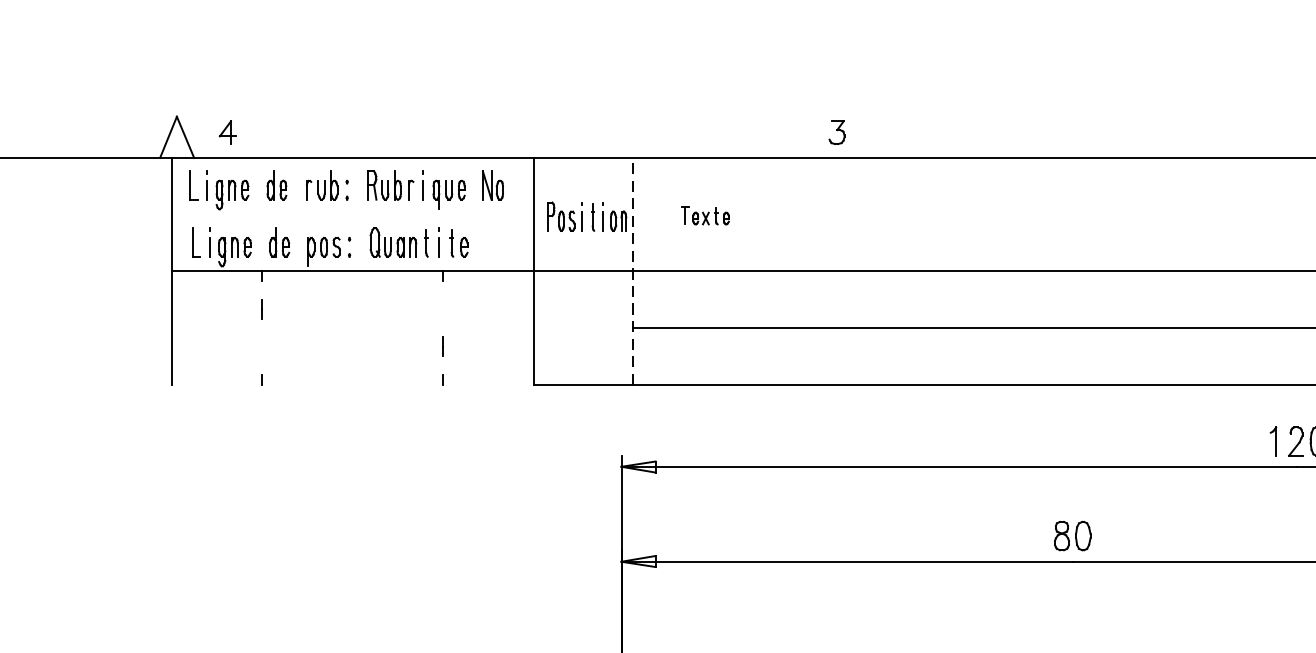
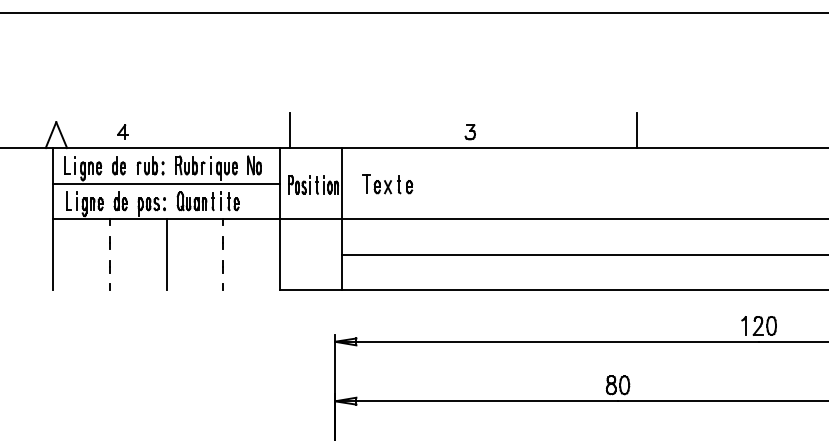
line: (548, 129) -> (289, 130), added
line: (1103, 129) -> (637, 130), added
part: (226, 131) -> (122, 131), moved
line: (352, 214) -> (166, 183), added
part: (705, 216) -> (387, 184), size x1.67
line: (633, 270) -> (342, 218), dashed -> solid
line: (441, 308) -> (222, 242), added
line: (352, 327) -> (166, 254), added
line: (261, 346) -> (109, 266), added

